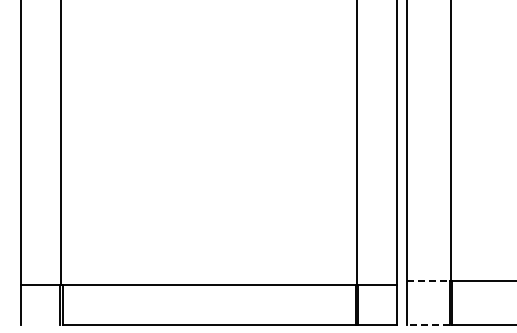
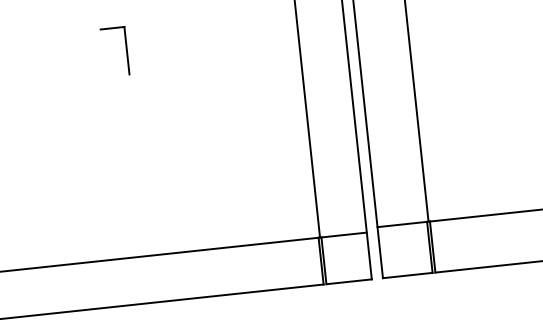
part: (208, 107) -> (126, 50), added
line: (428, 281) -> (402, 224), dashed -> solid
line: (427, 325) -> (406, 275), dashed -> solid

